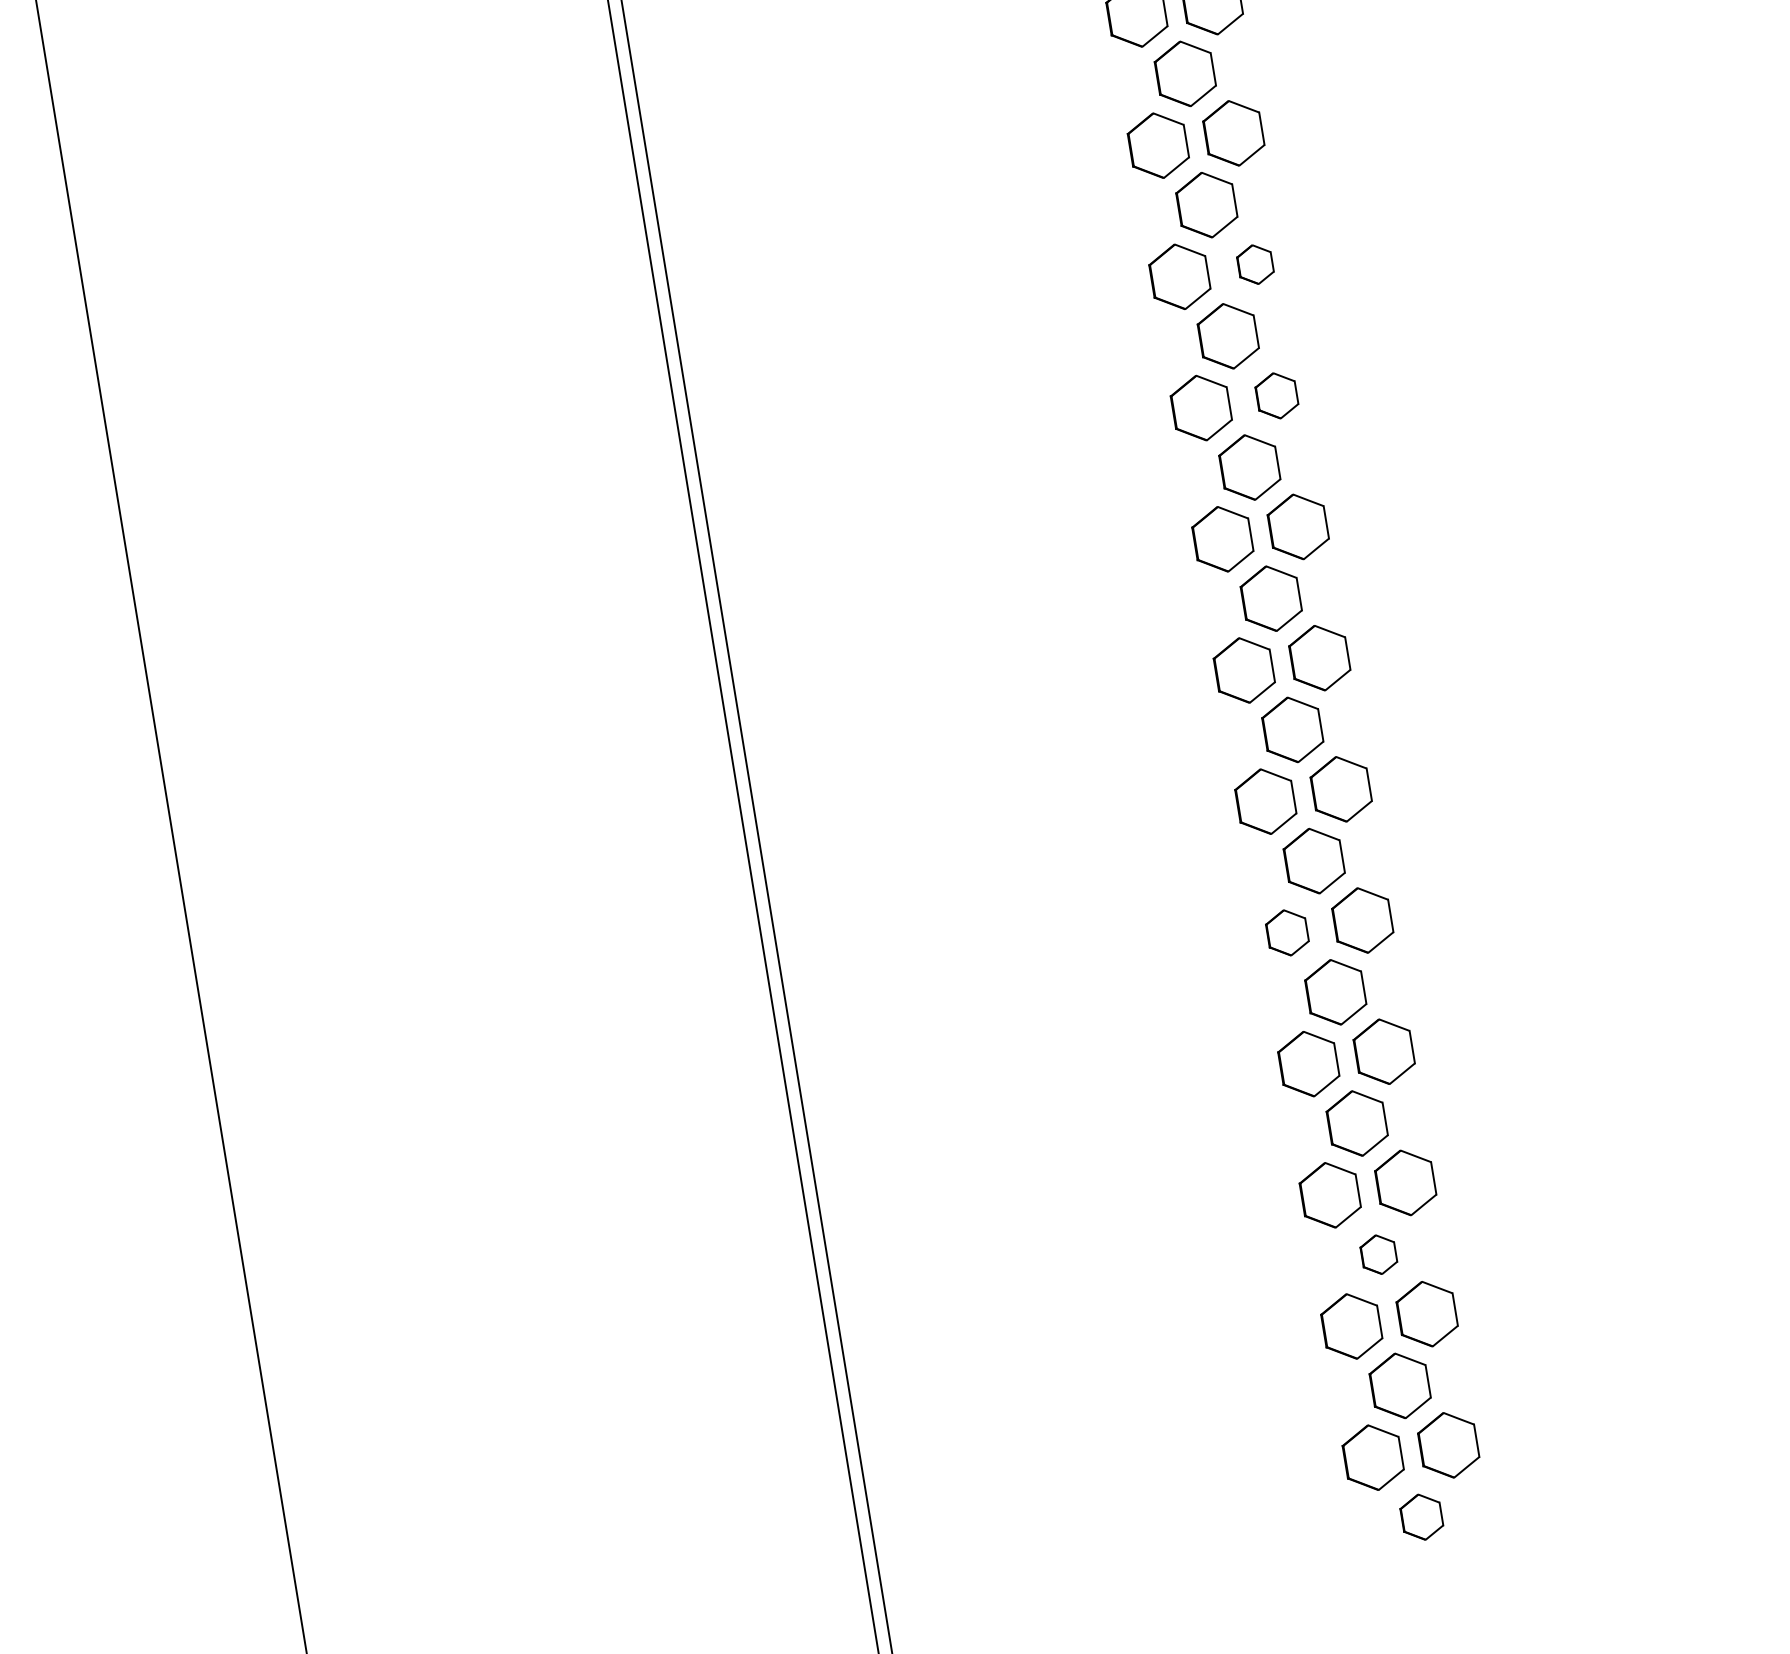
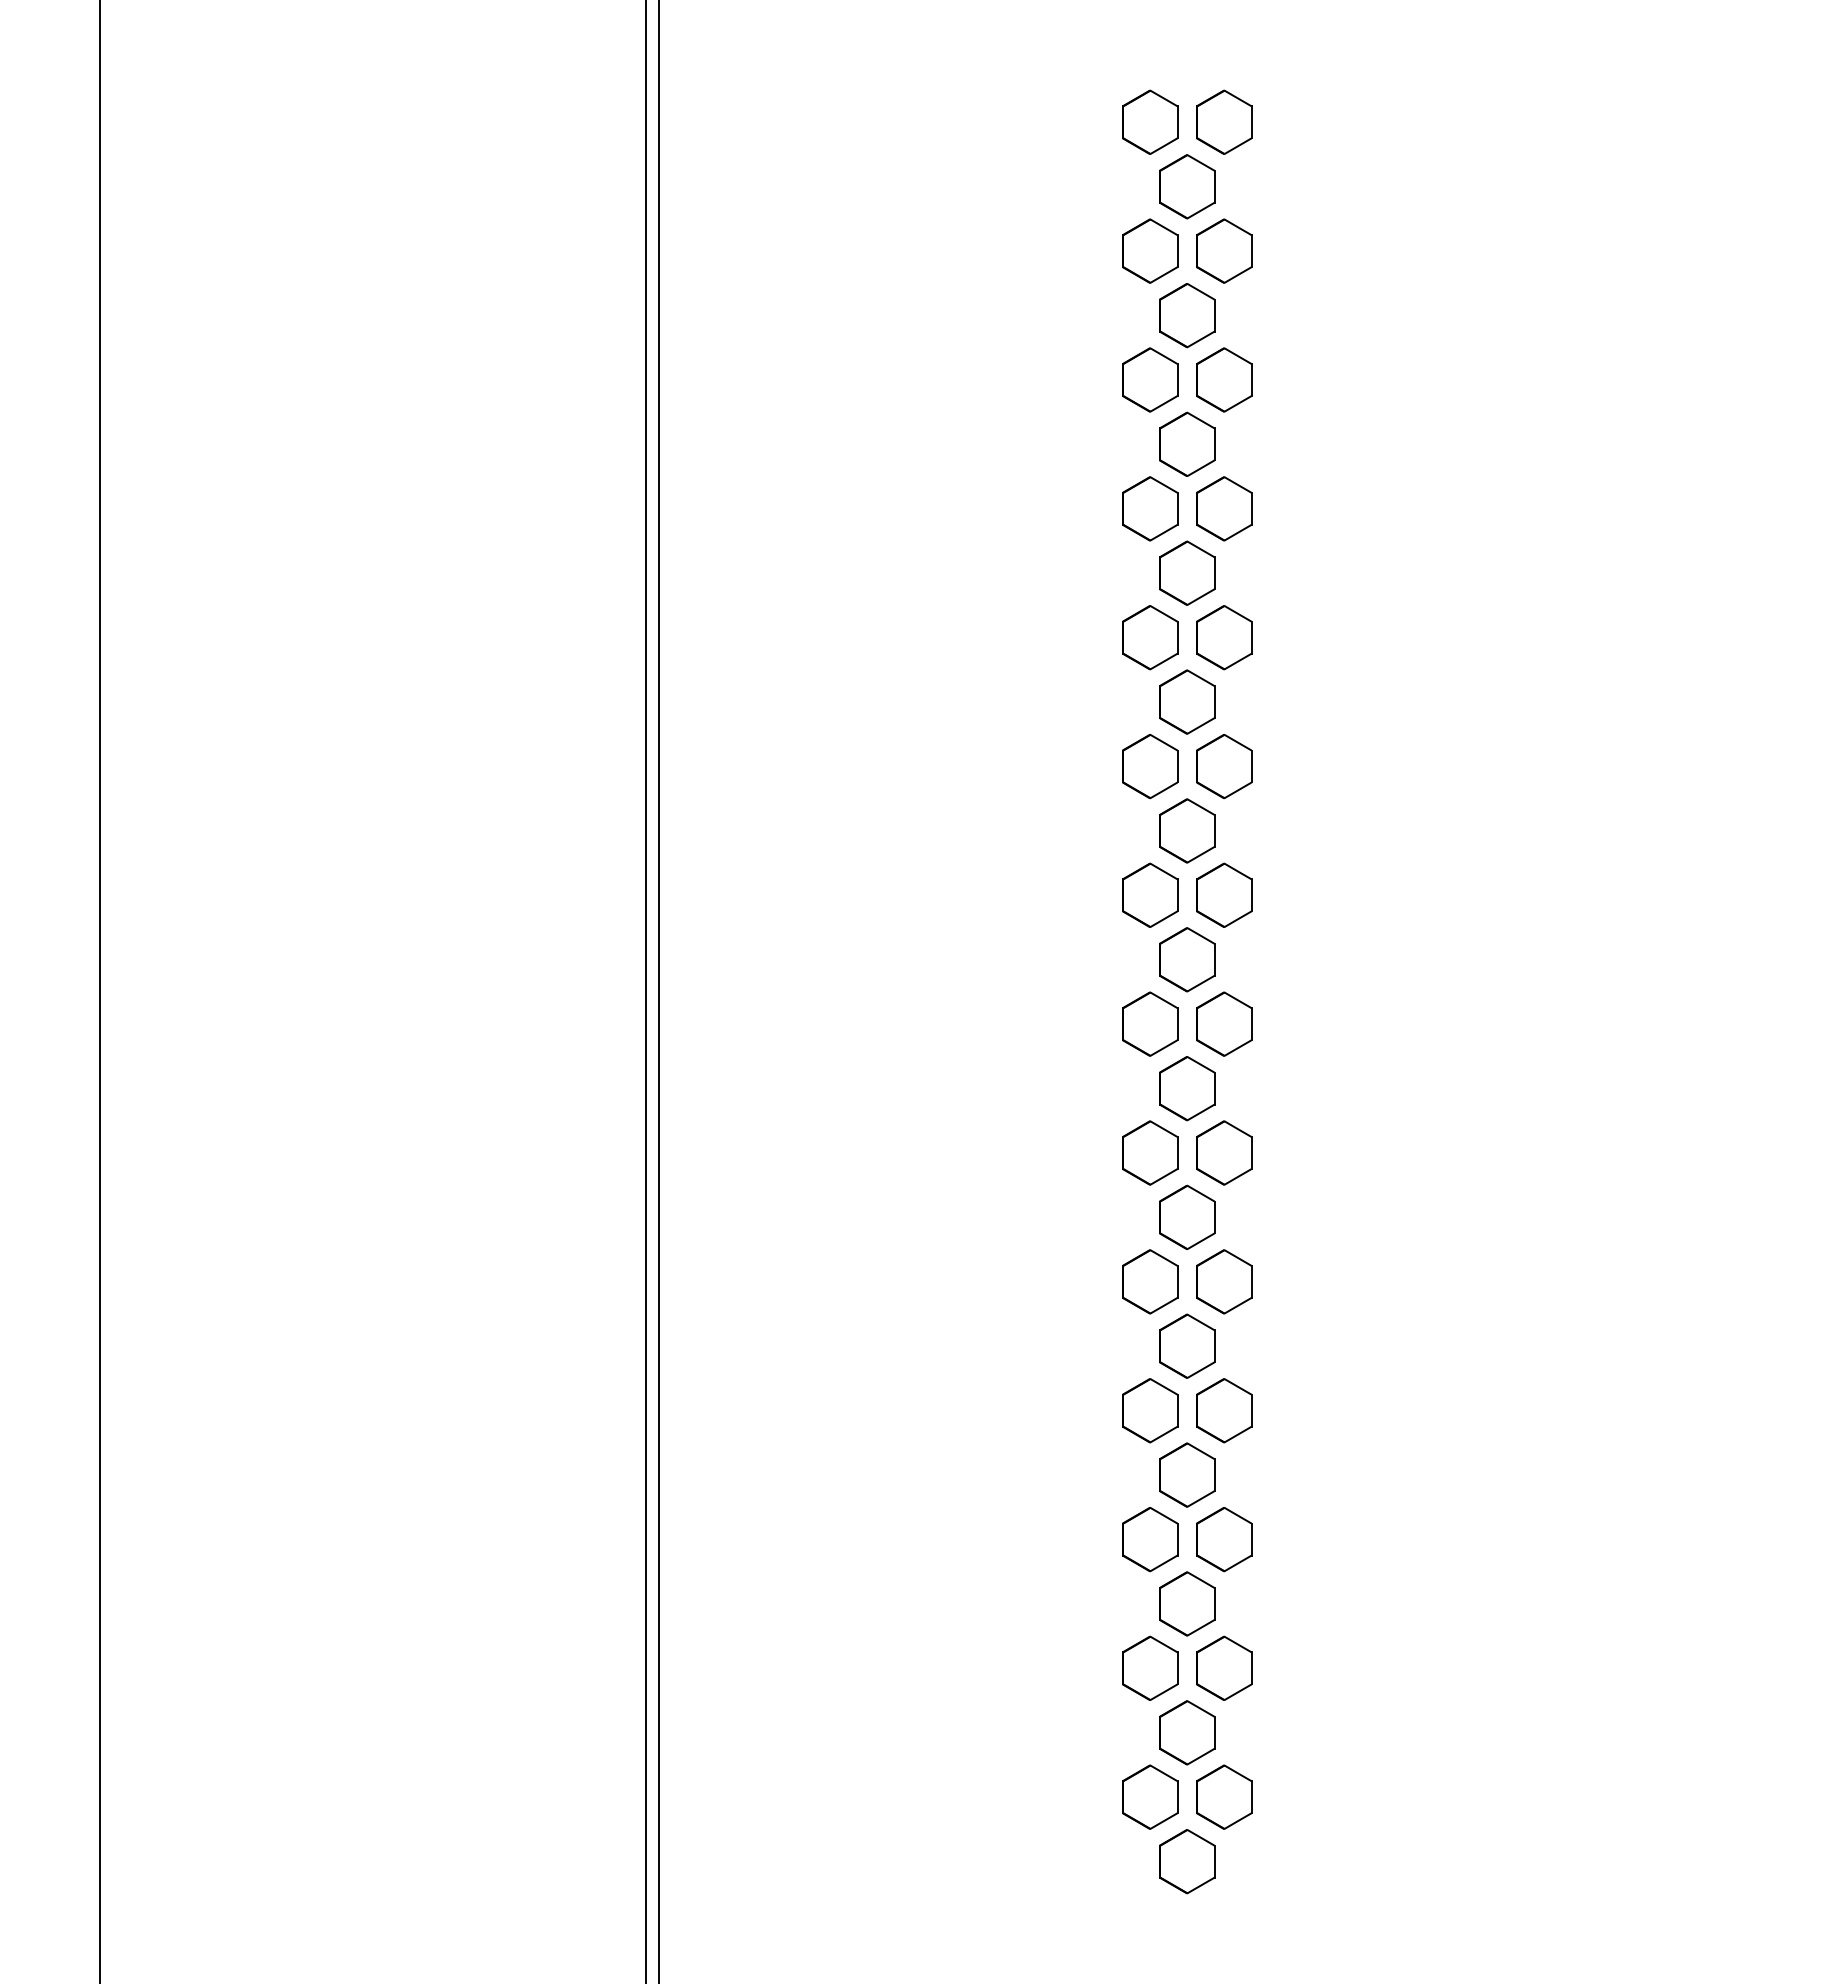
part: (1255, 264) -> (1224, 637), size x1.67
part: (1277, 395) -> (1224, 766), size x1.43
part: (1287, 932) -> (1150, 1281), size x1.43
part: (1379, 1254) -> (1187, 1603), size x1.67
part: (1422, 1516) -> (1187, 1861), size x1.43

